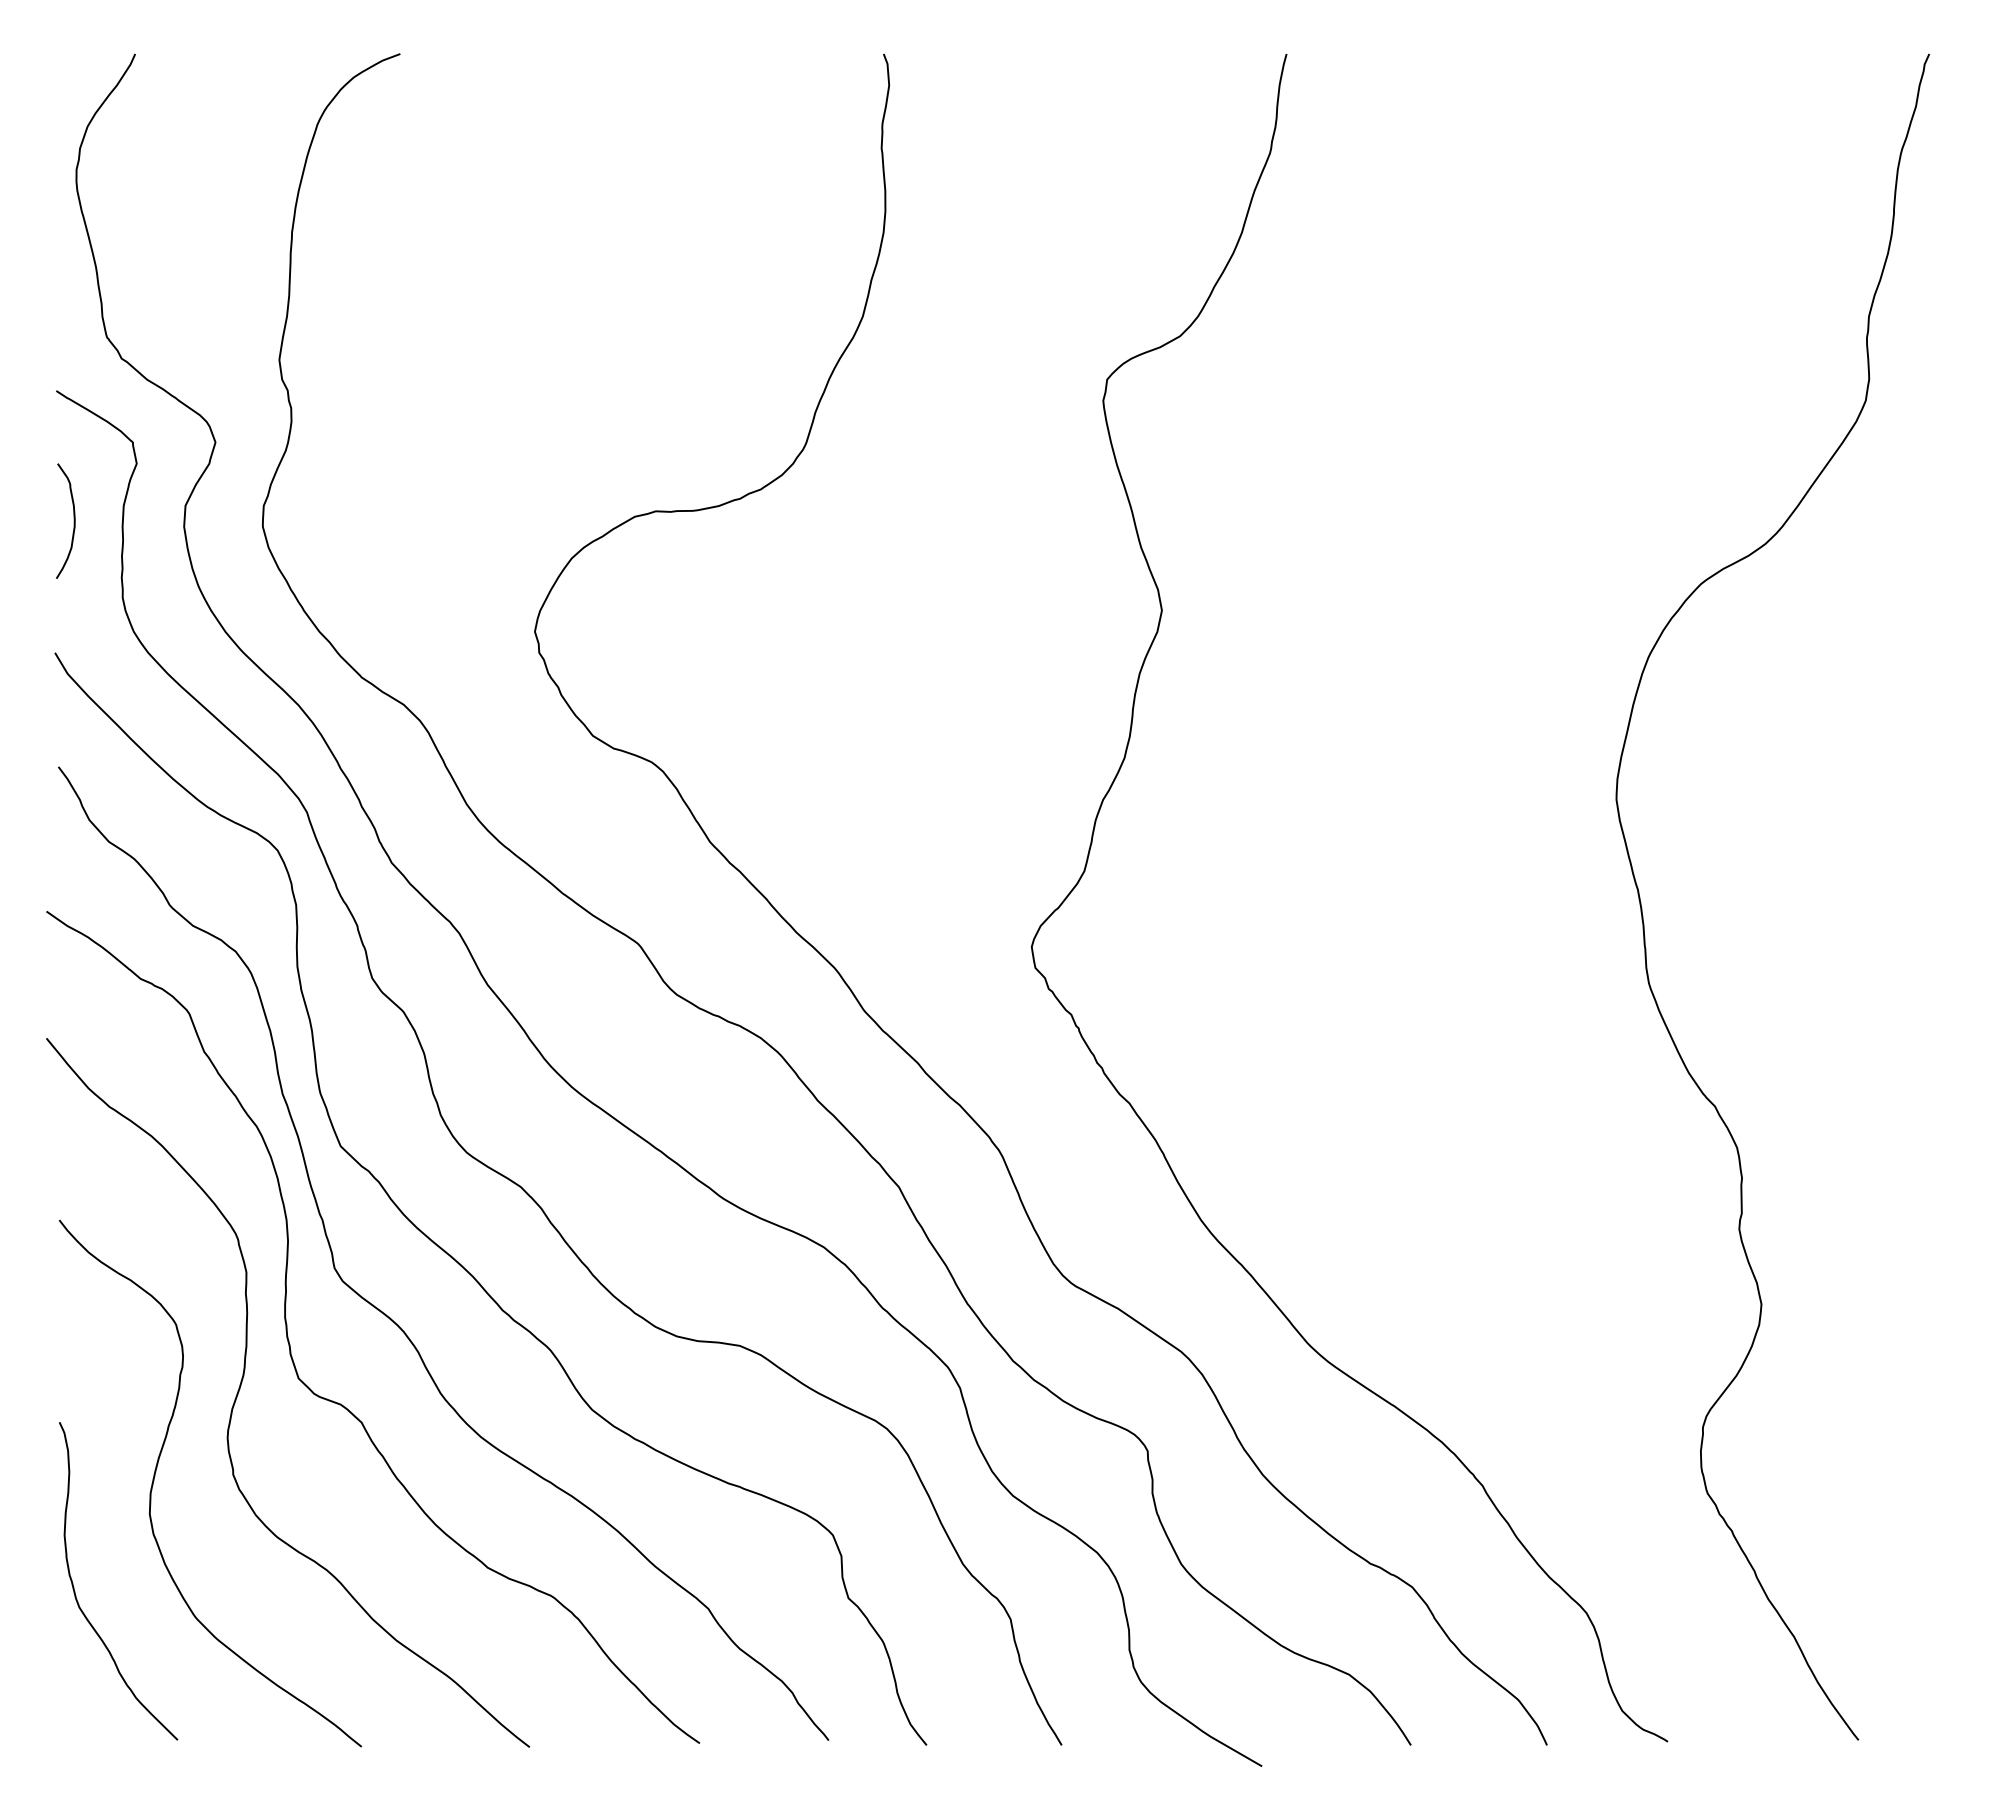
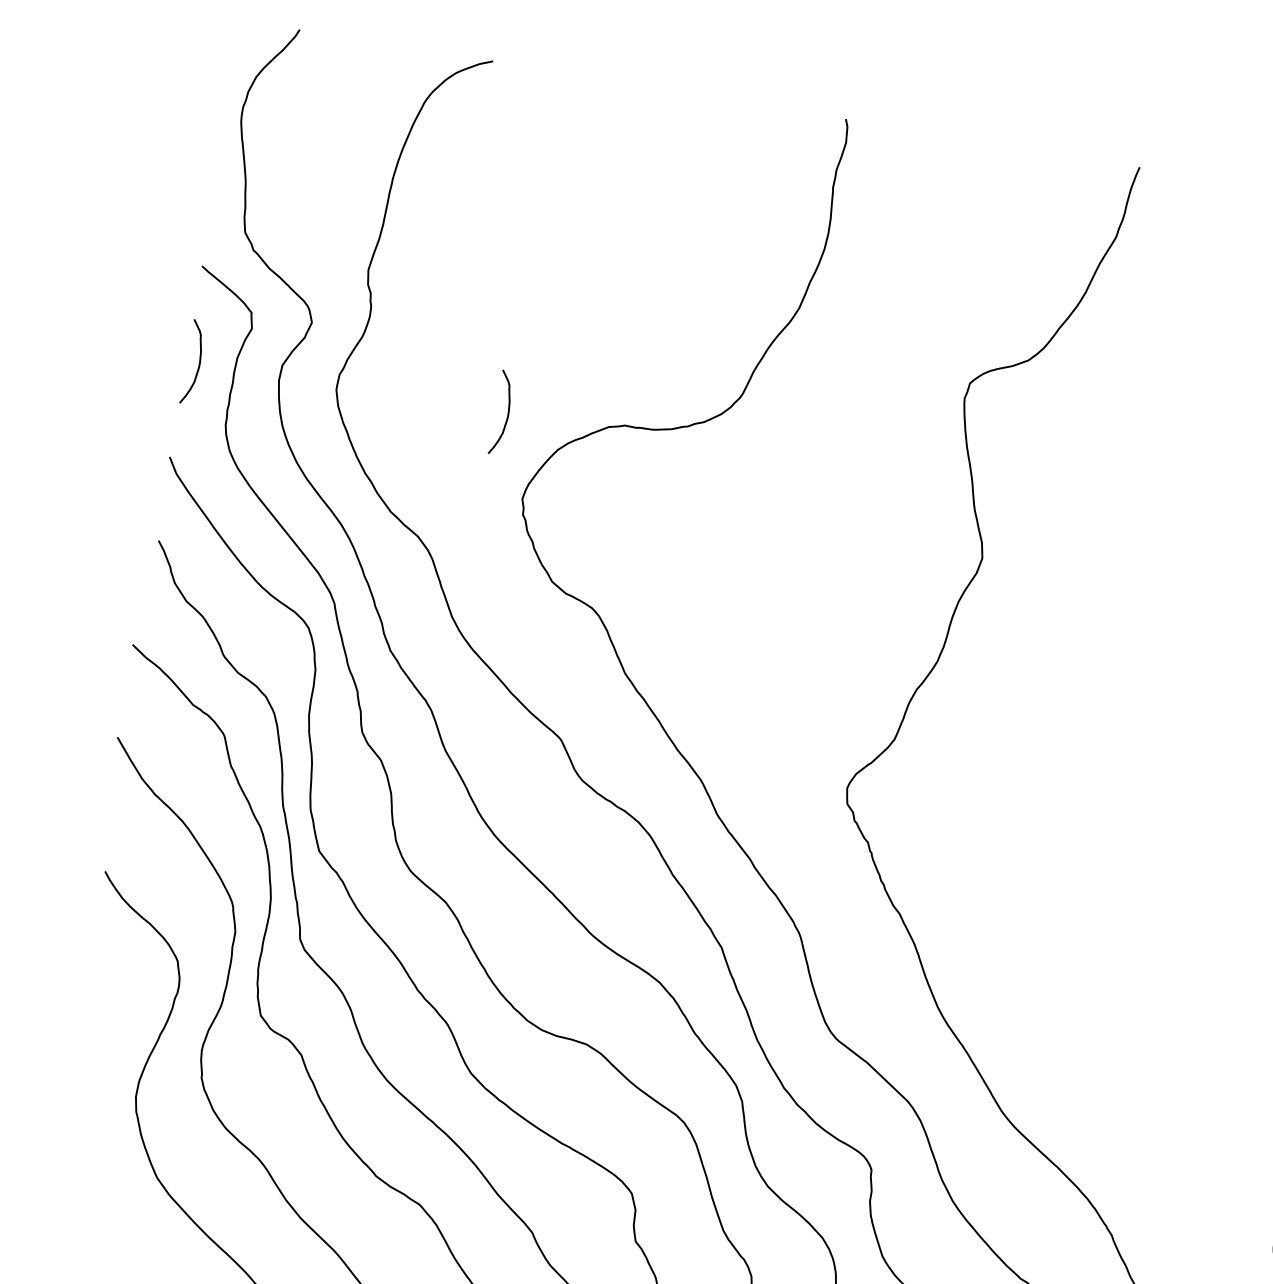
curve: (496, 520) -> (507, 413), added
curve: (75, 1591) -> (72, 1144), removed

